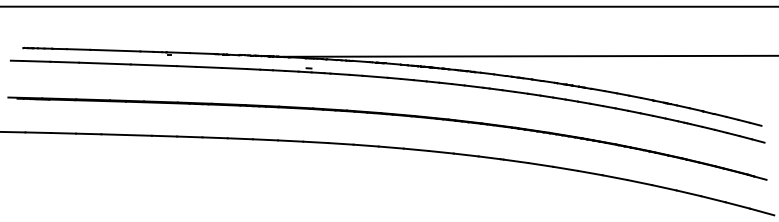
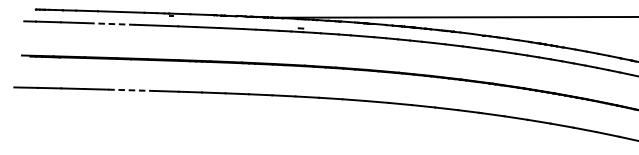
line: (104, 63) -> (111, 23), solid -> dashed
line: (127, 135) -> (132, 90), solid -> dashed

